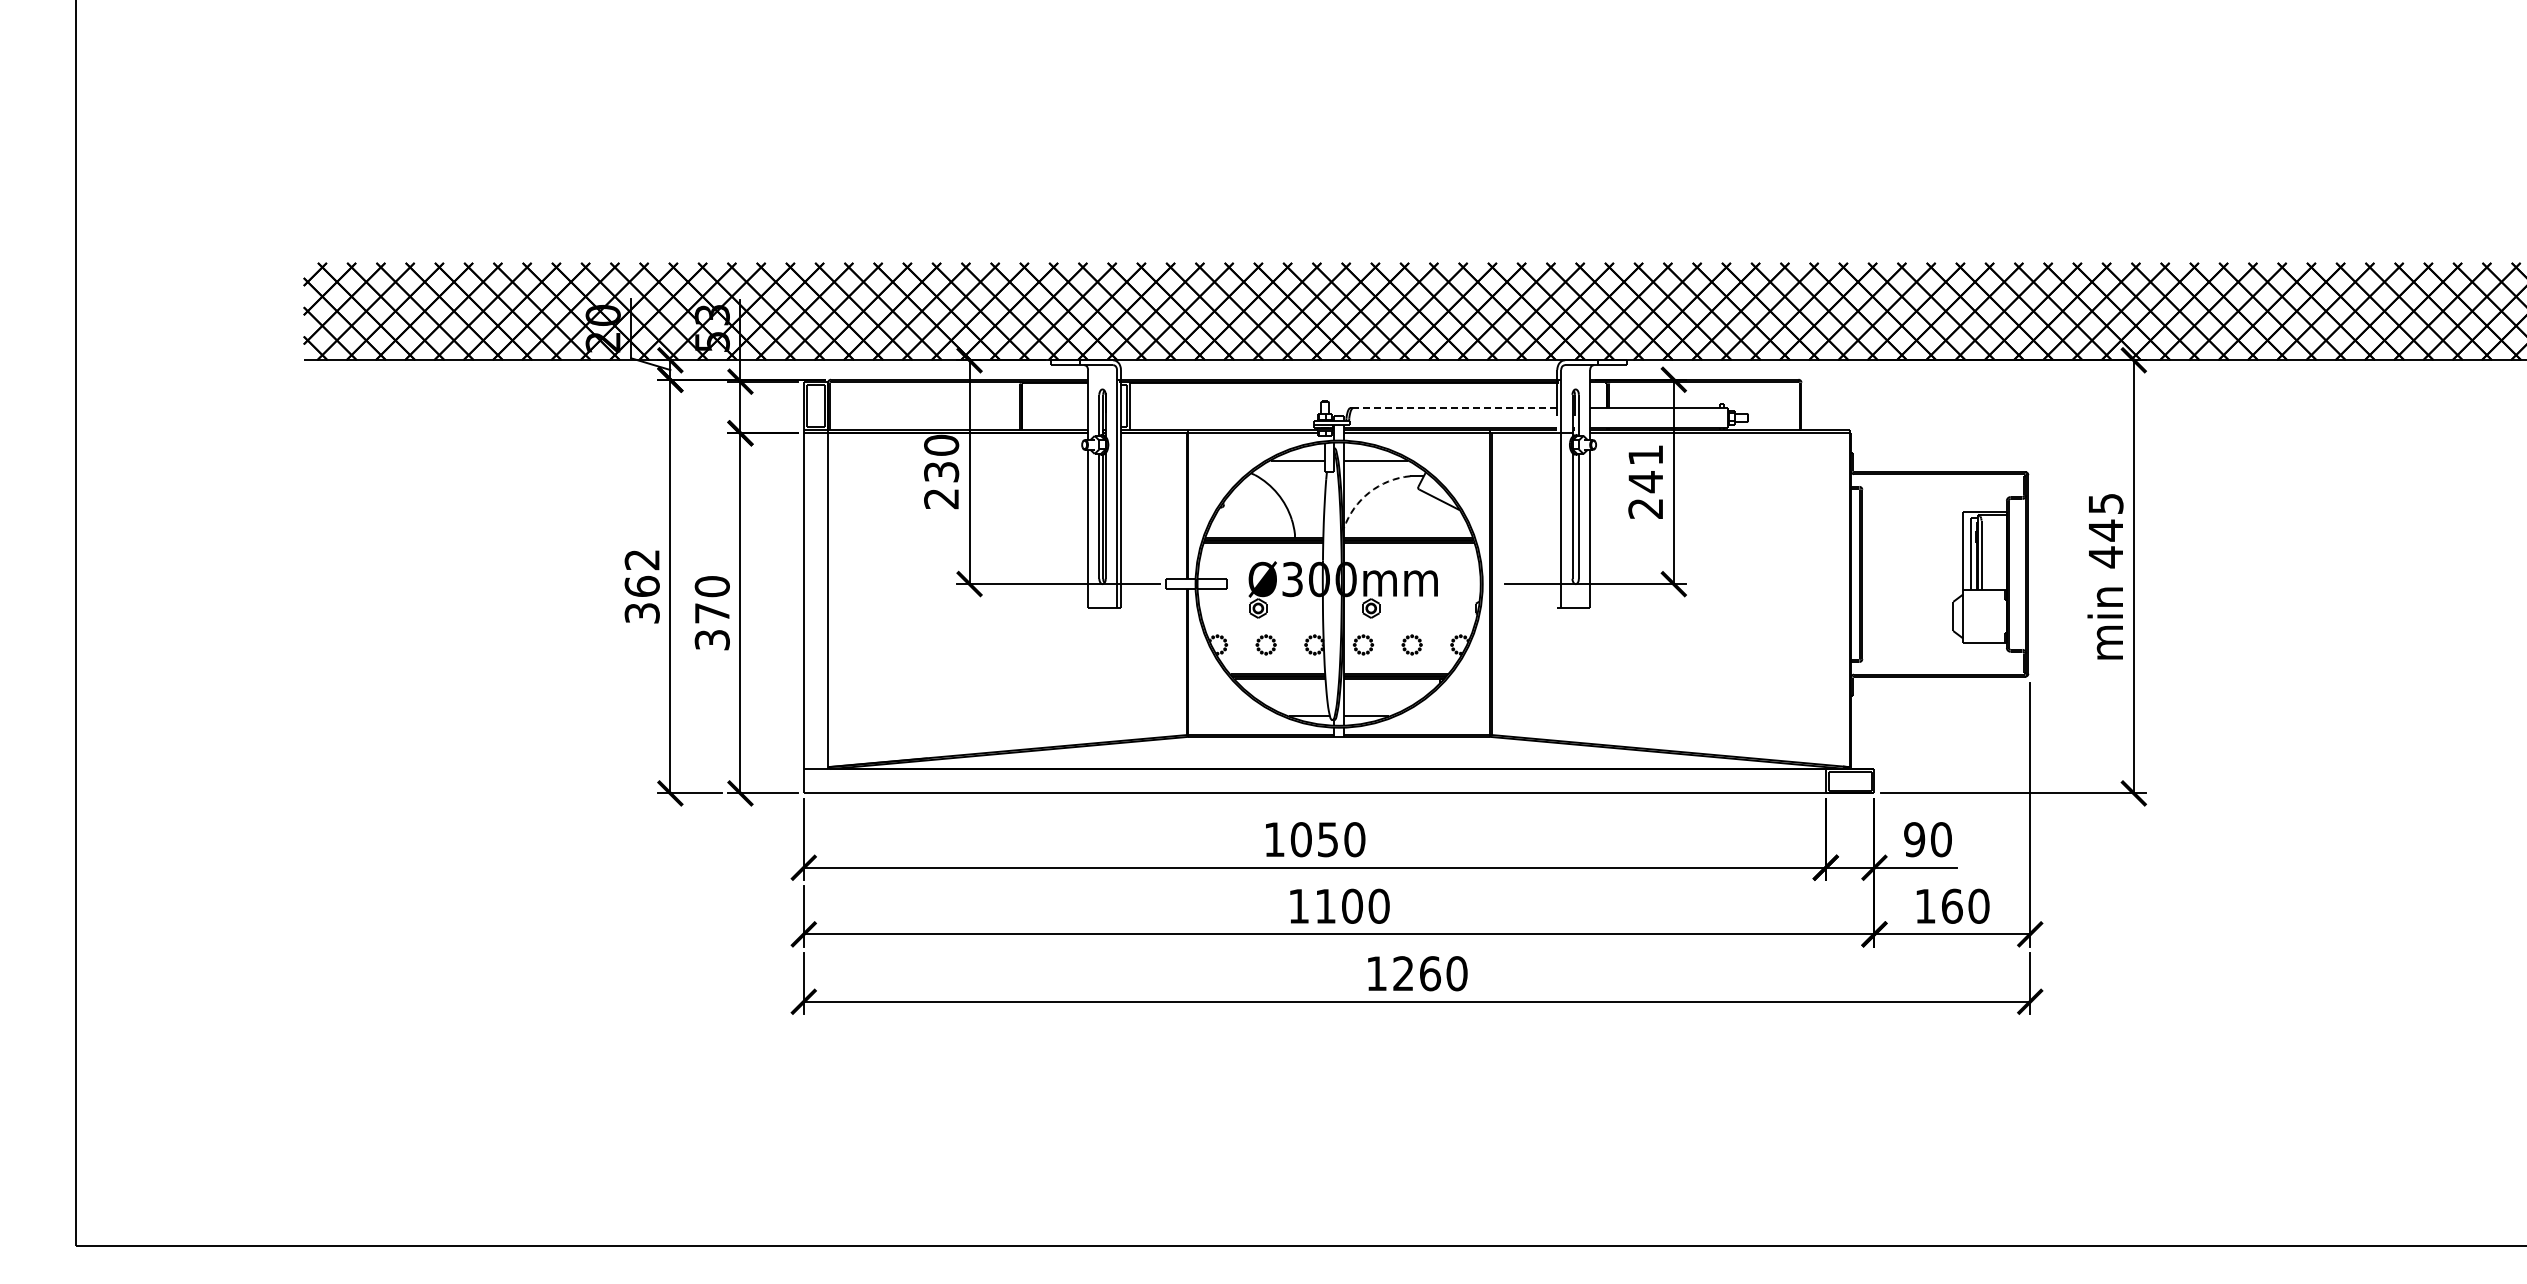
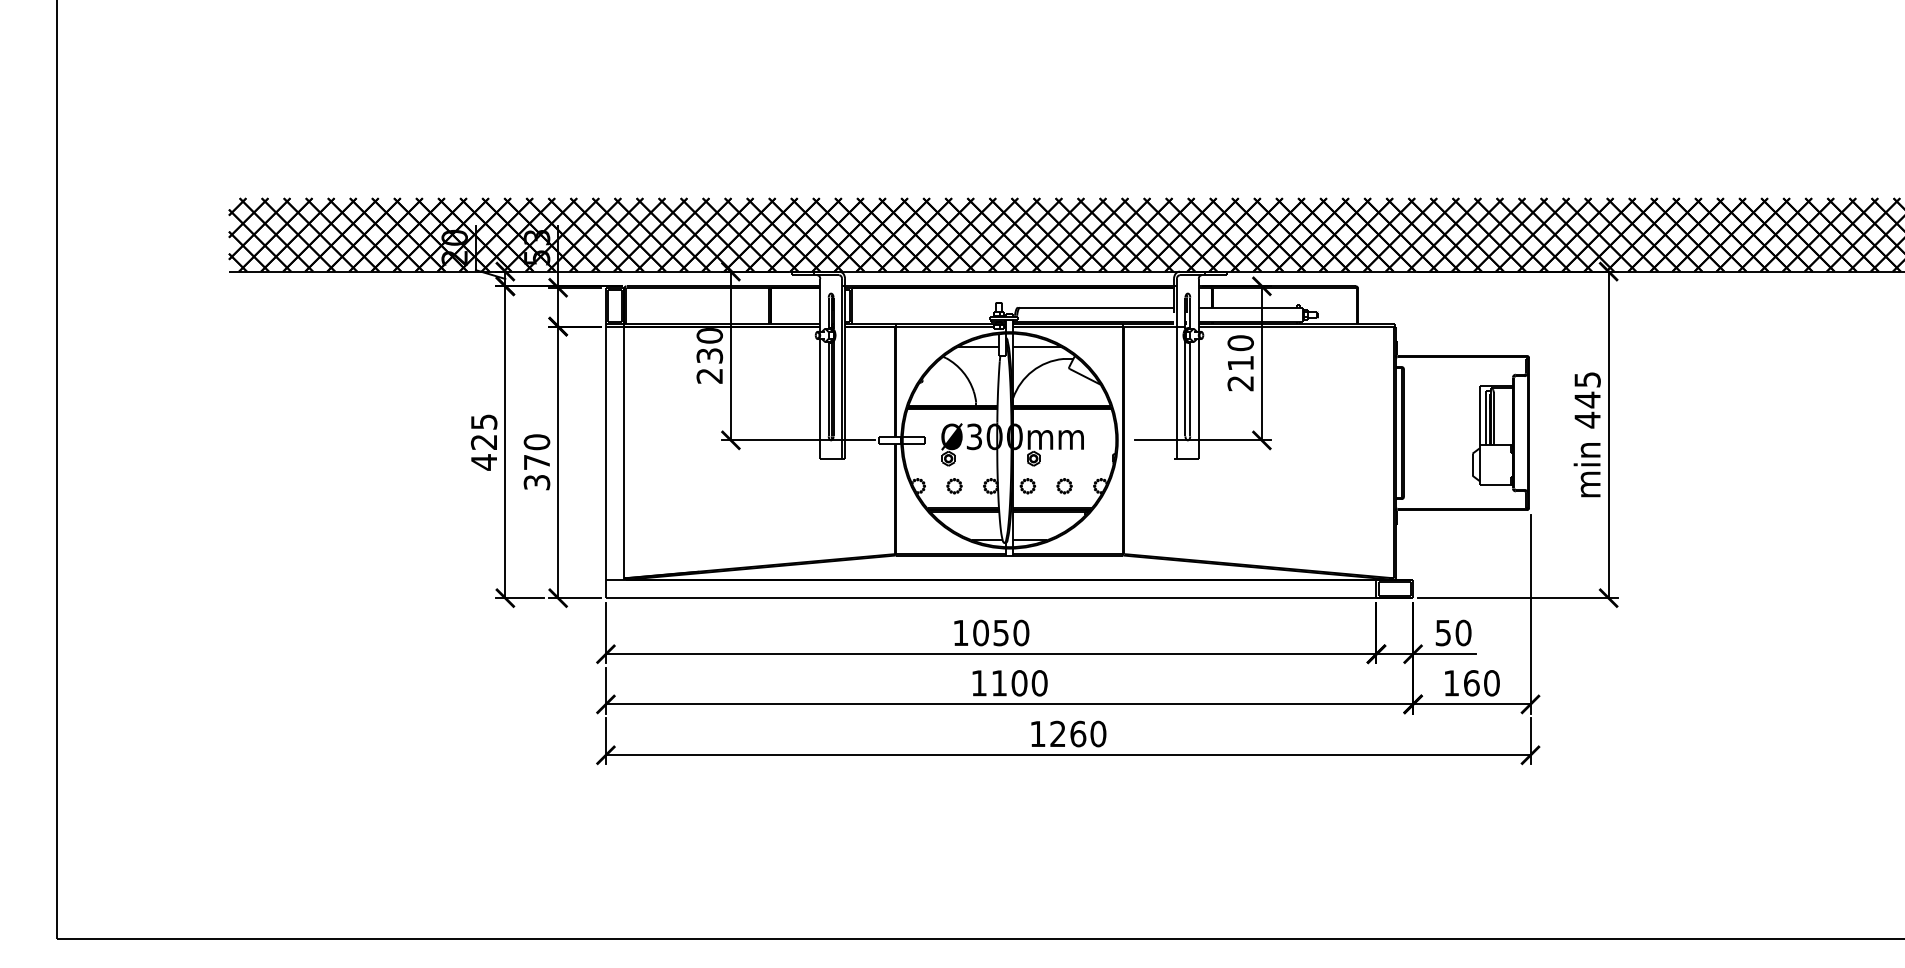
line: (1454, 408) -> (1096, 307), dashed -> solid
text: (1645, 468) -> (1240, 353), 241 -> 210
line: (1369, 492) -> (1032, 371), dashed -> solid
text: (641, 587) -> (483, 442), 362 -> 425
text: (1914, 839) -> (1443, 632), 90 -> 50

